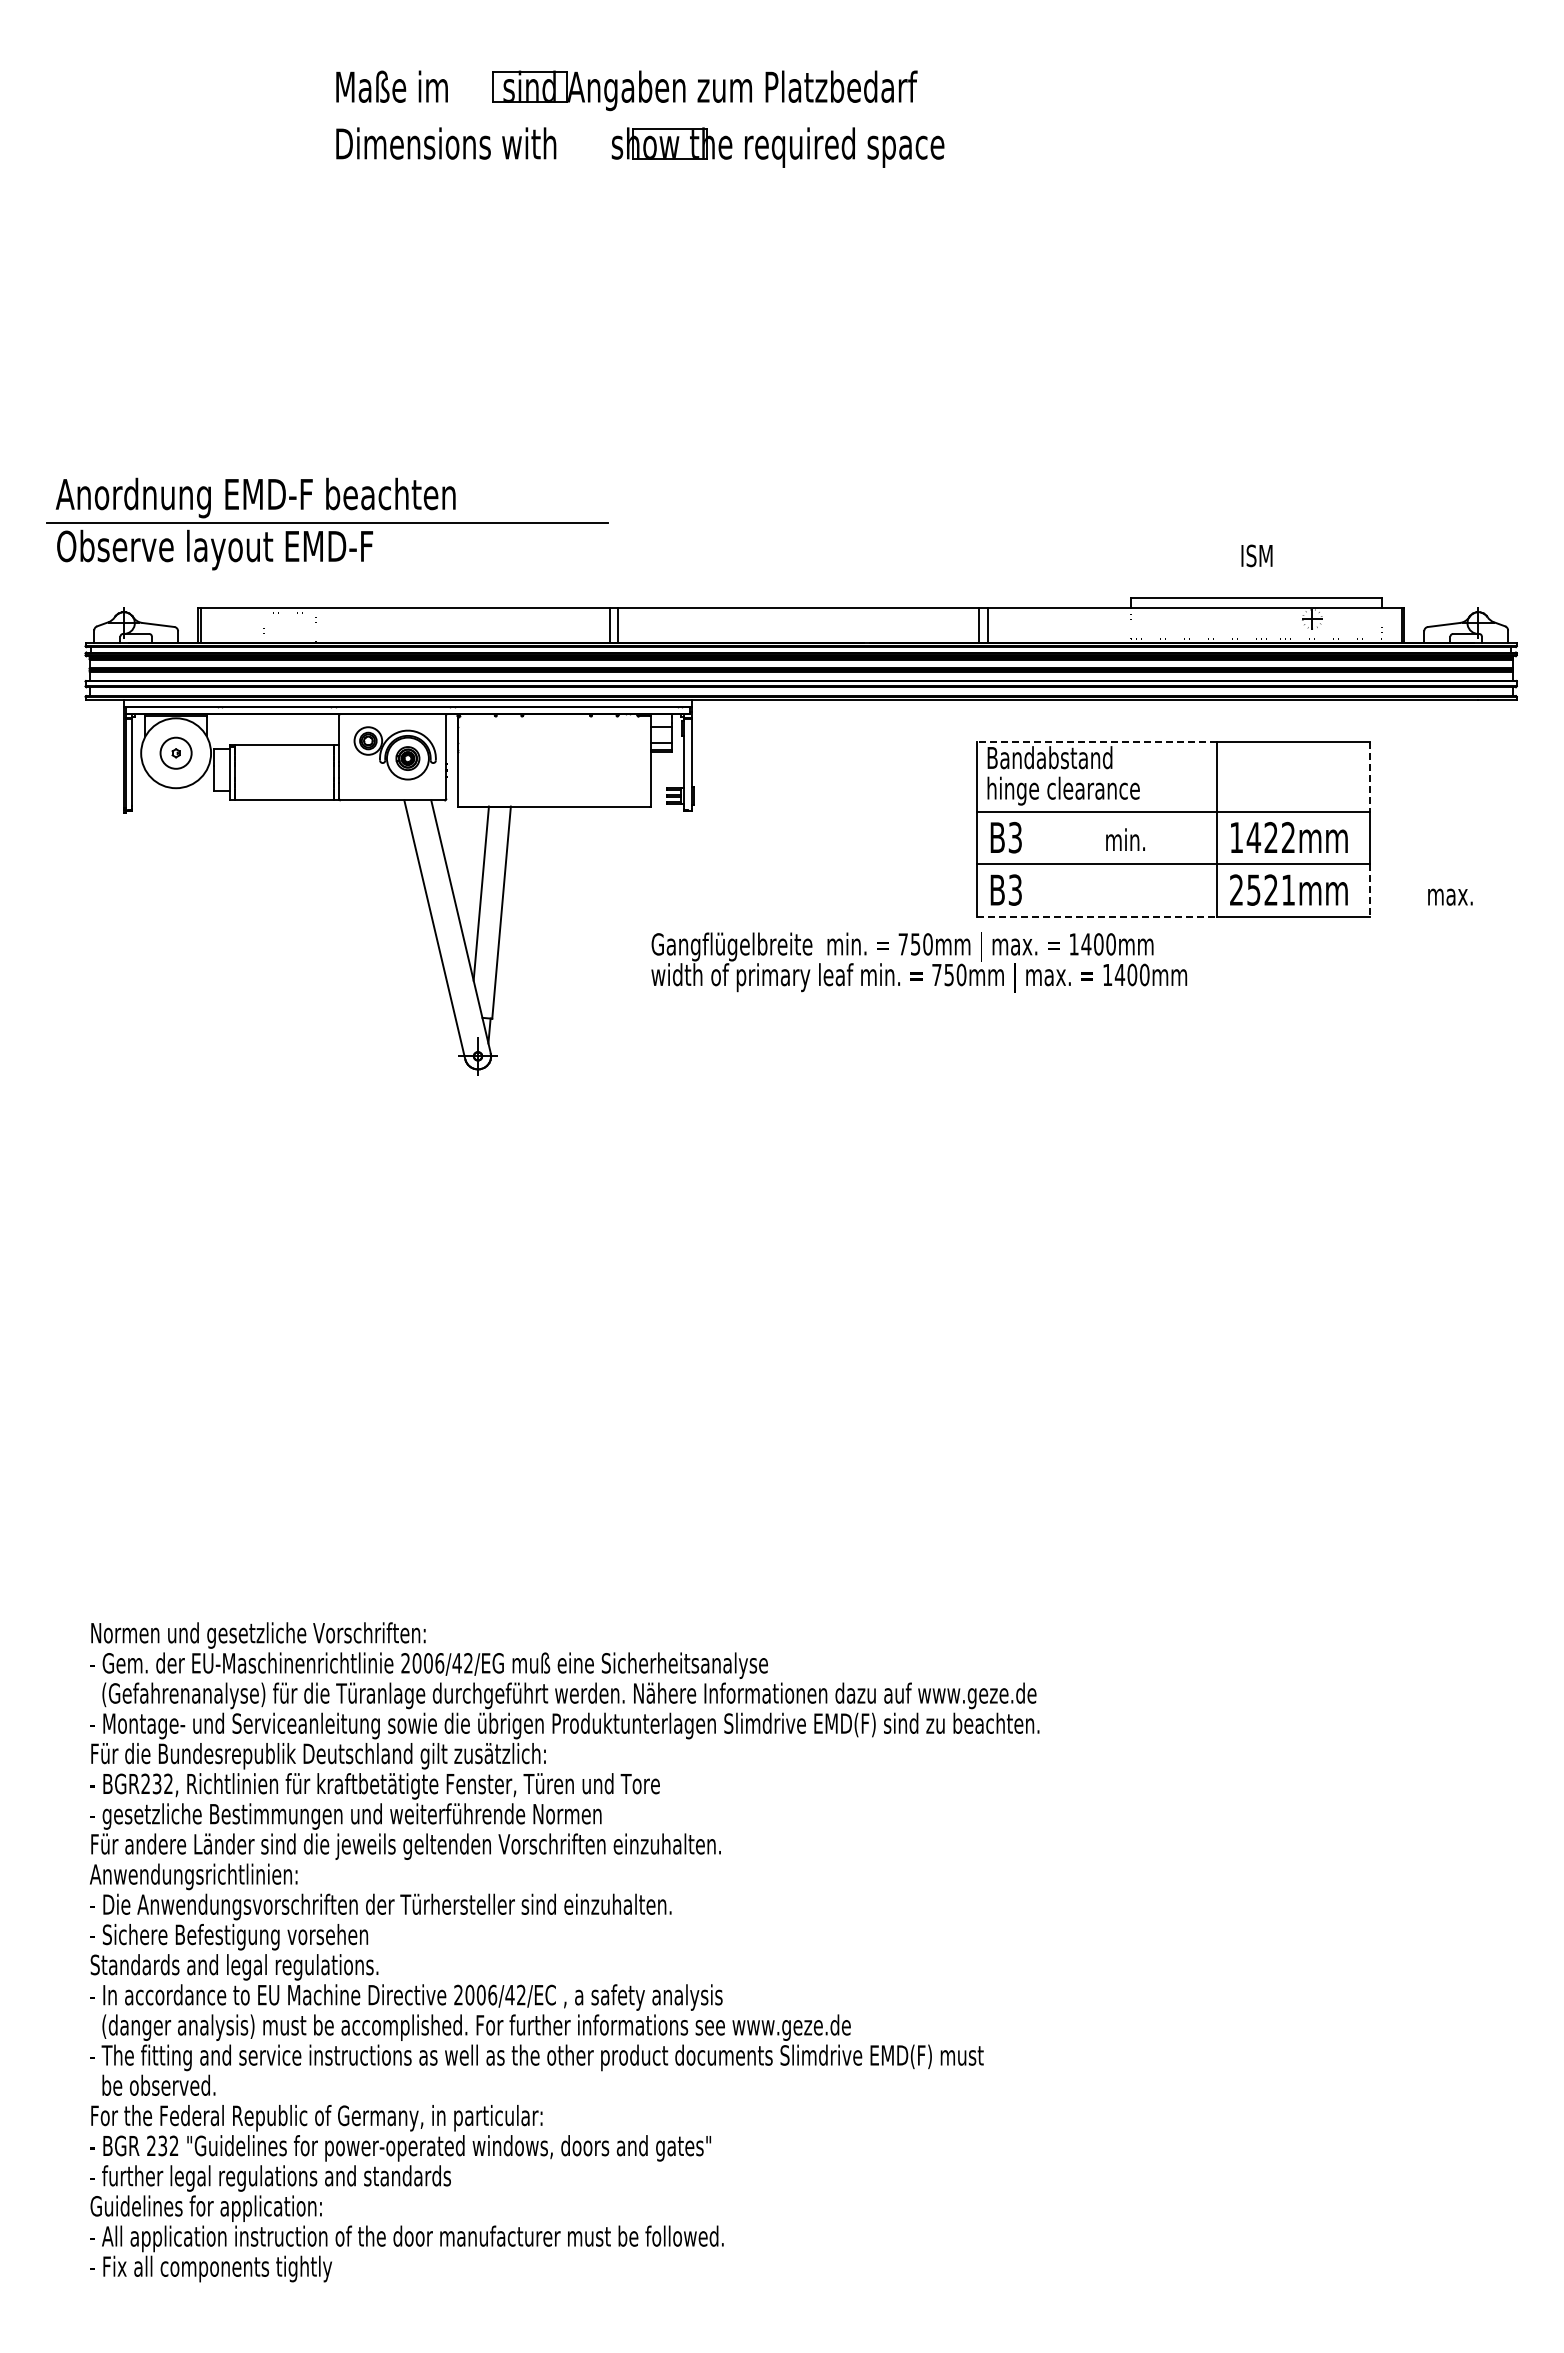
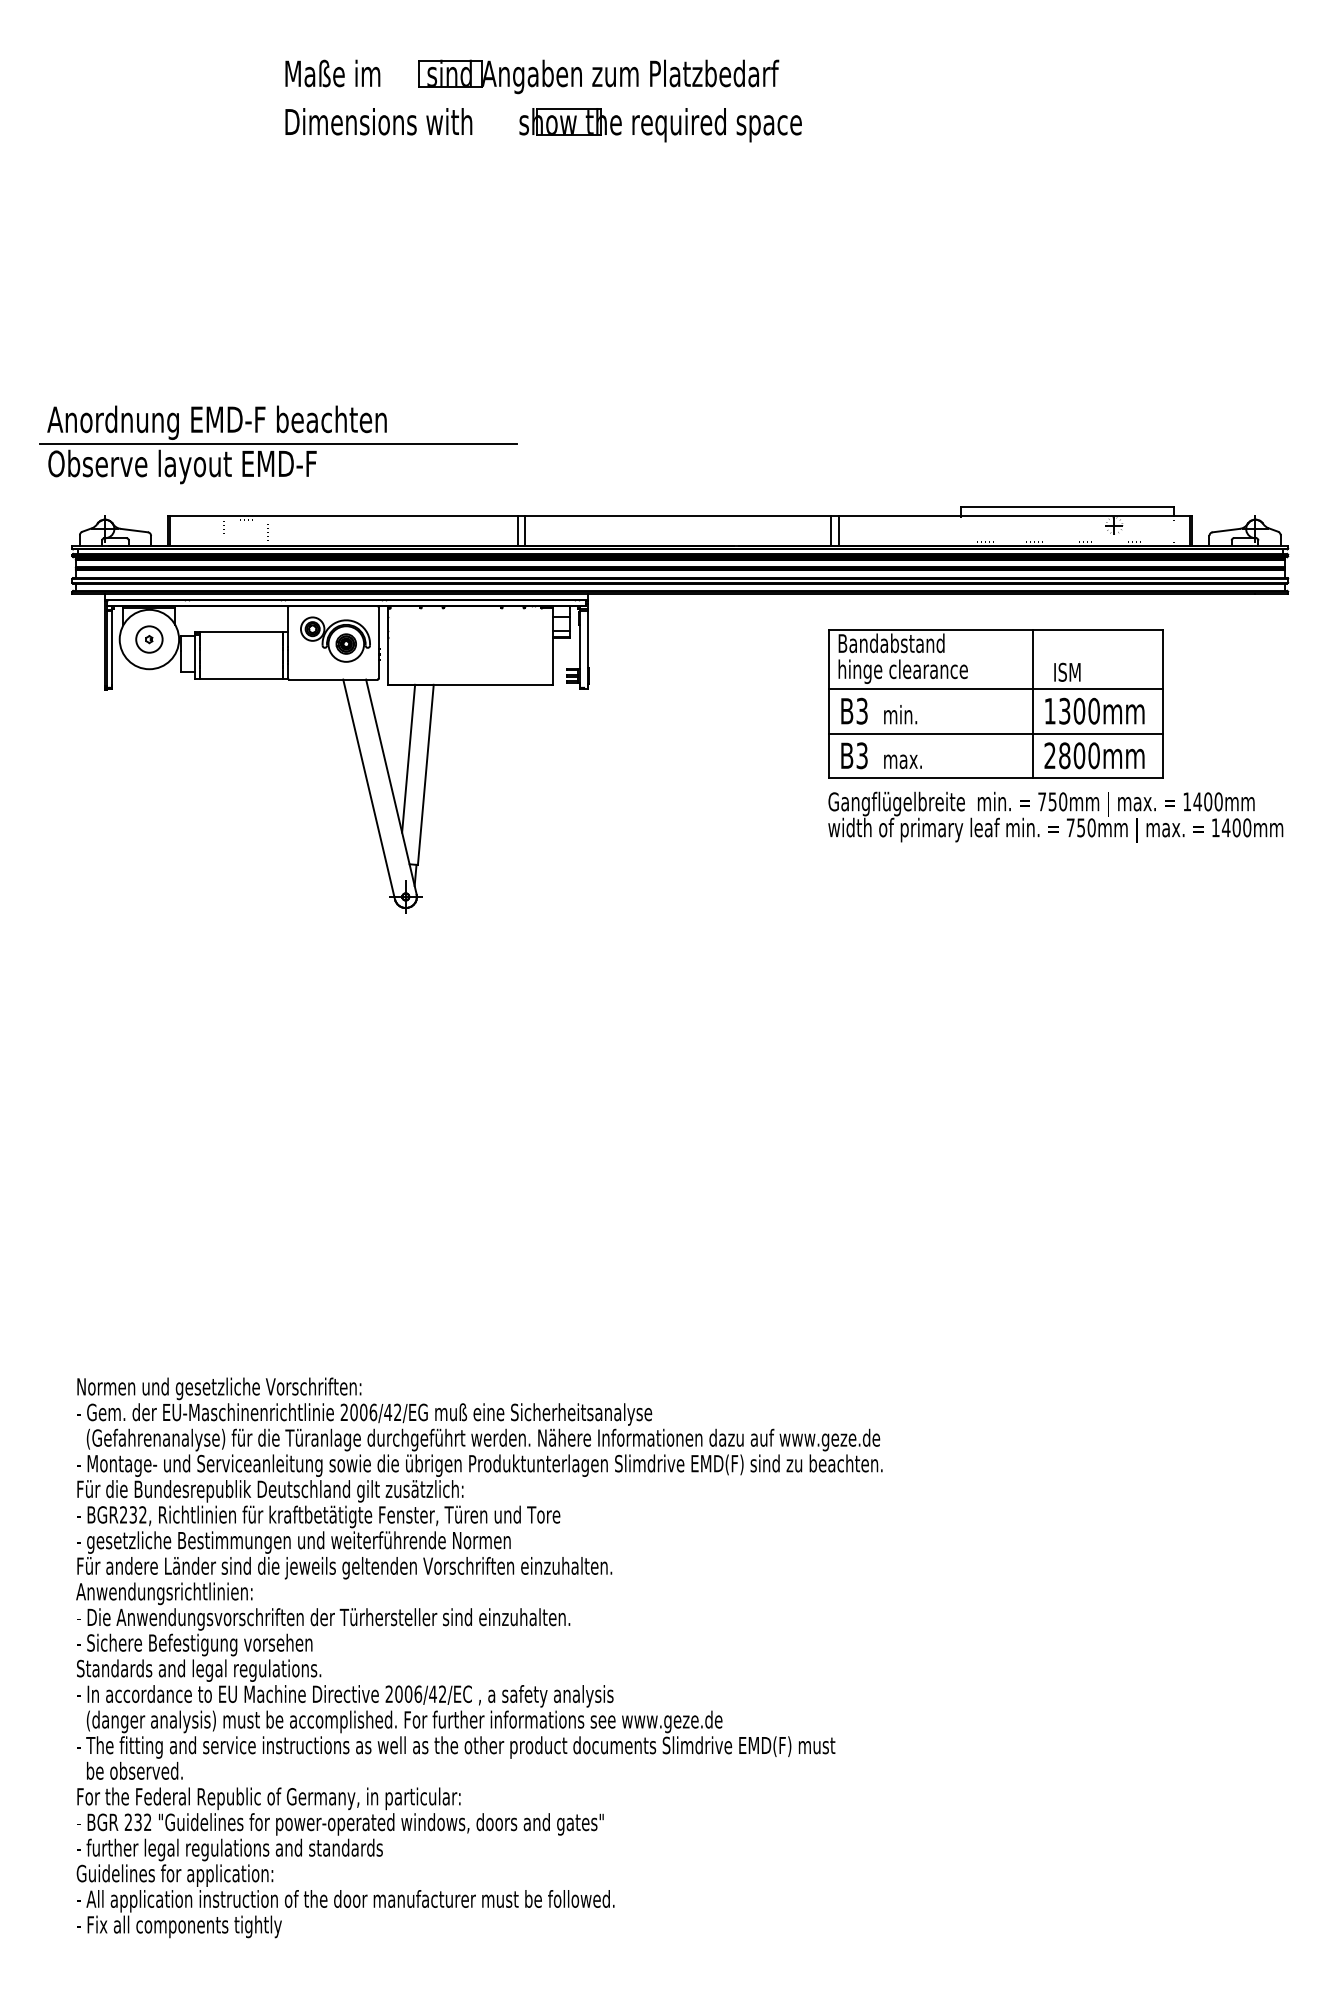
text: (1256, 555) -> (1066, 672), moved
line: (1096, 741) -> (931, 629), dashed -> solid
line: (1369, 776) -> (1162, 659), dashed -> solid
text: (1270, 837) -> (1078, 711), 1422mm -> 1300mm
text: (1125, 839) -> (900, 714), moved
text: (1271, 889) -> (1079, 755), 2521mm -> 2800mm
line: (1369, 890) -> (1162, 756), dashed -> solid
text: (1450, 896) -> (903, 761), moved
line: (1097, 916) -> (931, 778), dashed -> solid
text: (919, 962) -> (1055, 817), moved

